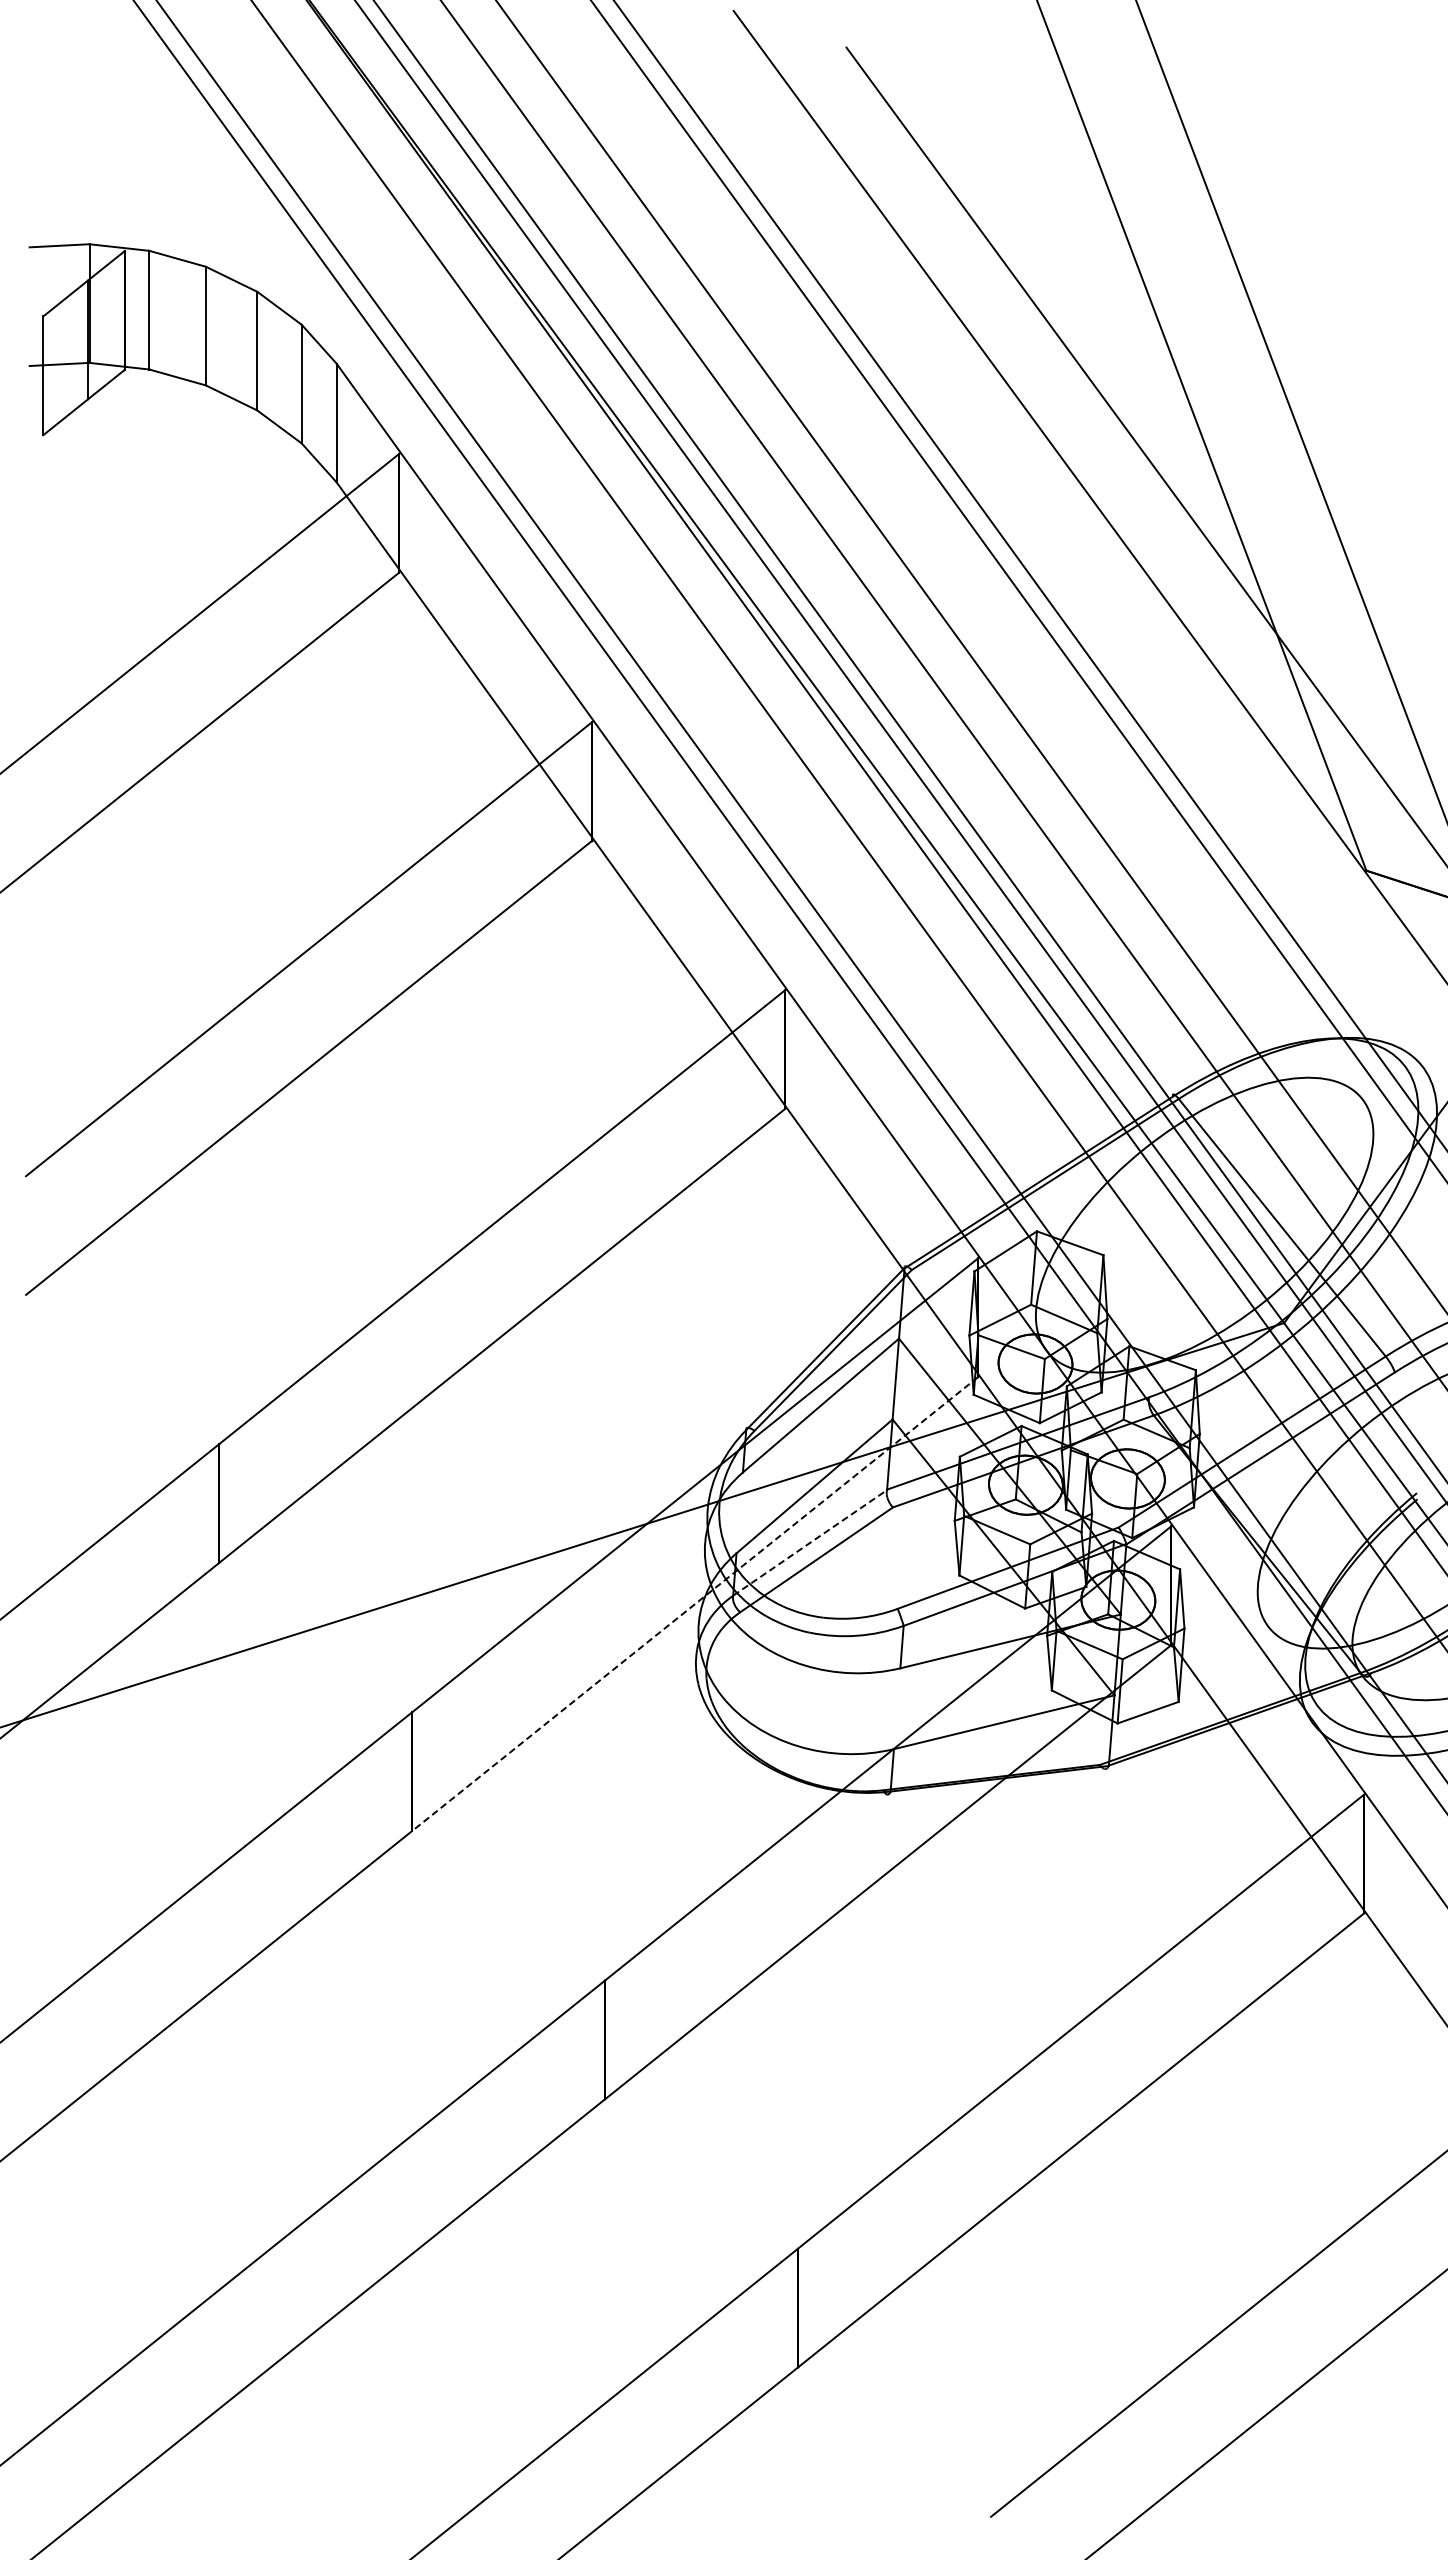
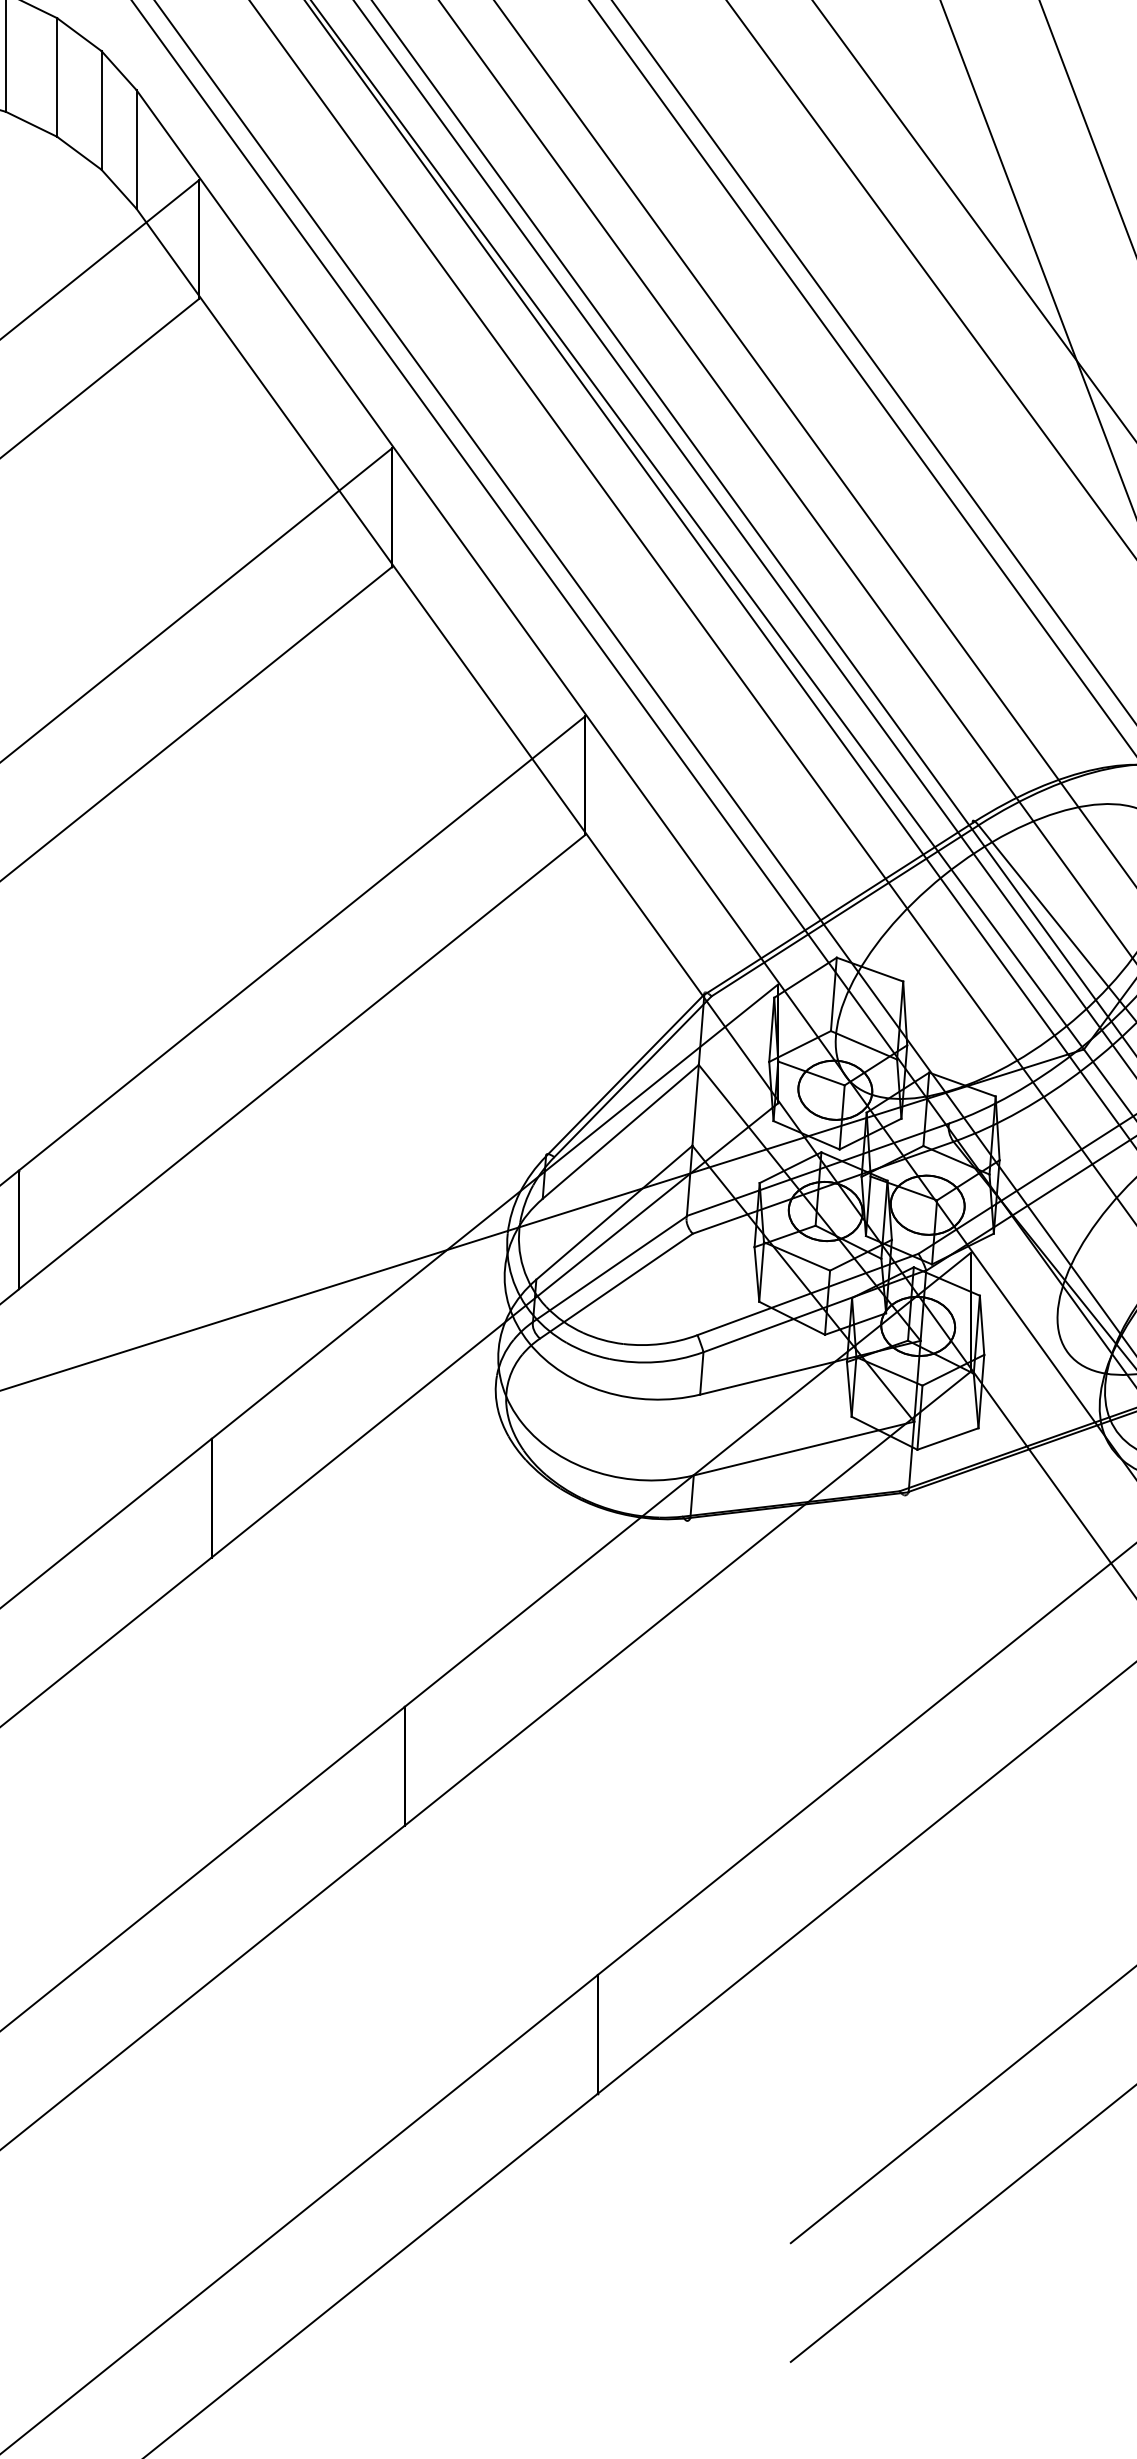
line: (810, 1542) -> (610, 1268), dashed -> solid
line: (695, 1604) -> (495, 1330), dashed -> solid

